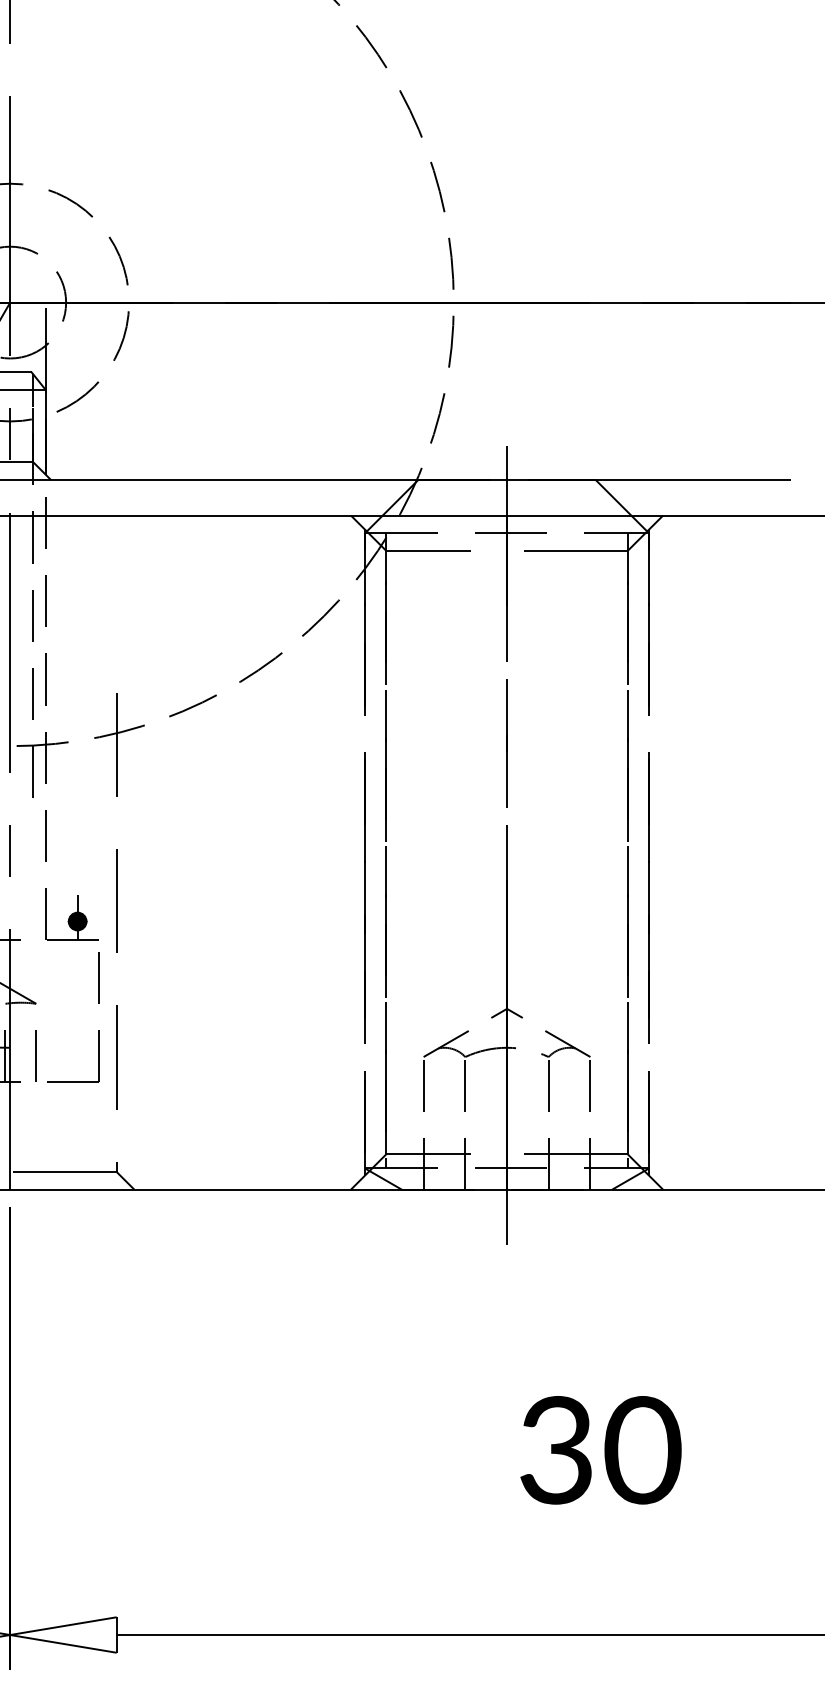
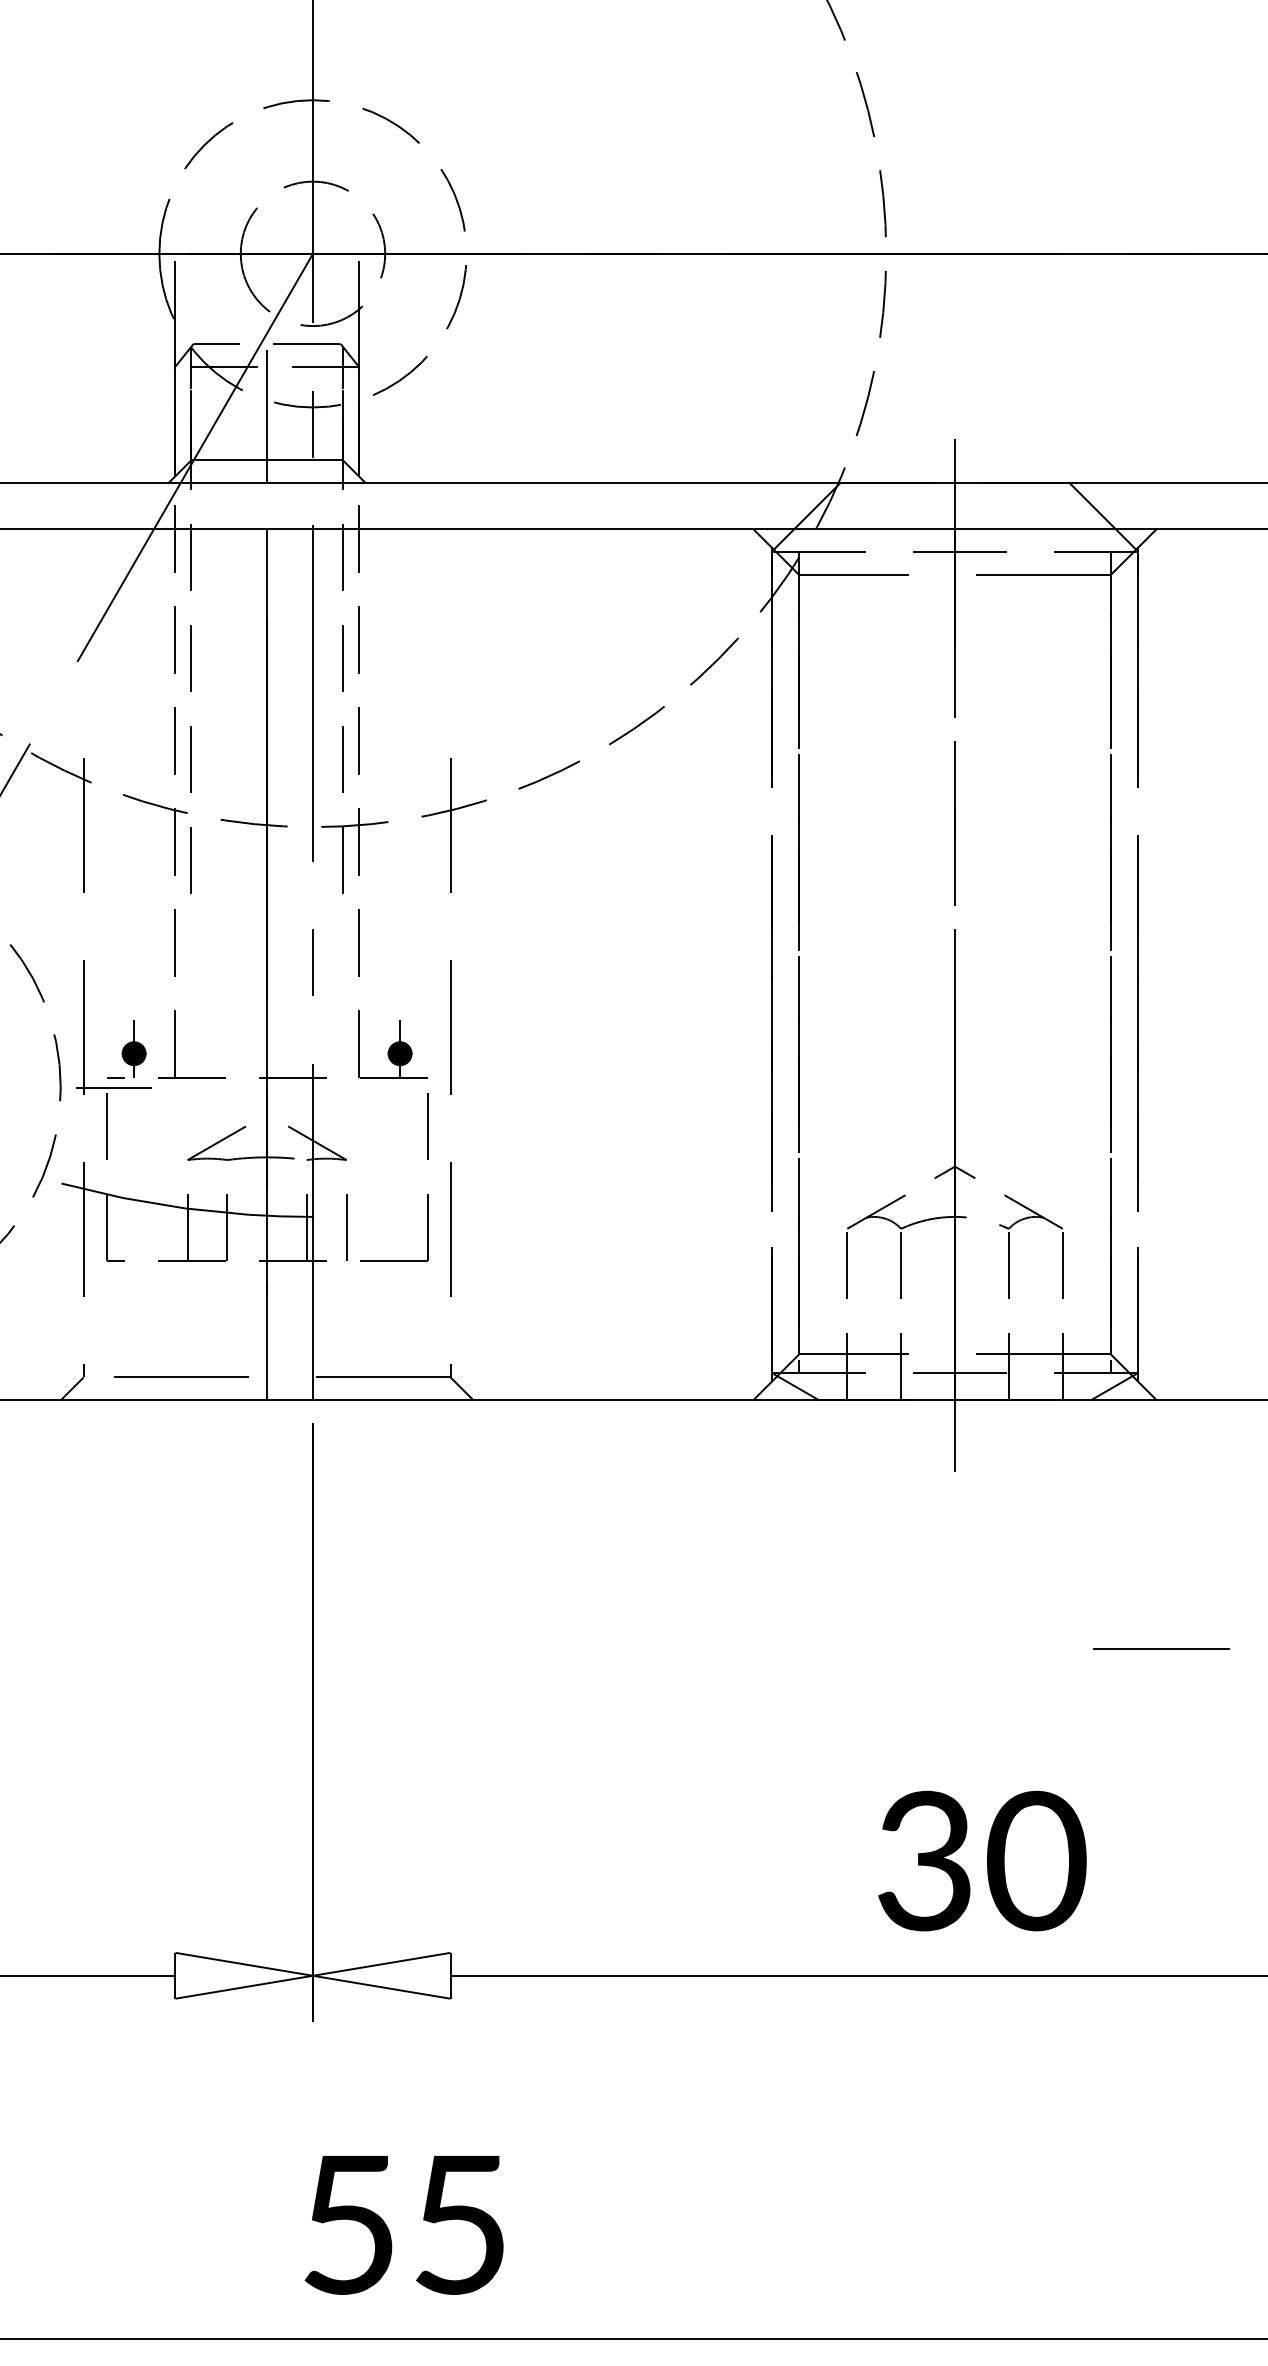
line: (666, 1381) -> (1161, 1648), added
text: (601, 1449) -> (982, 1860), moved

